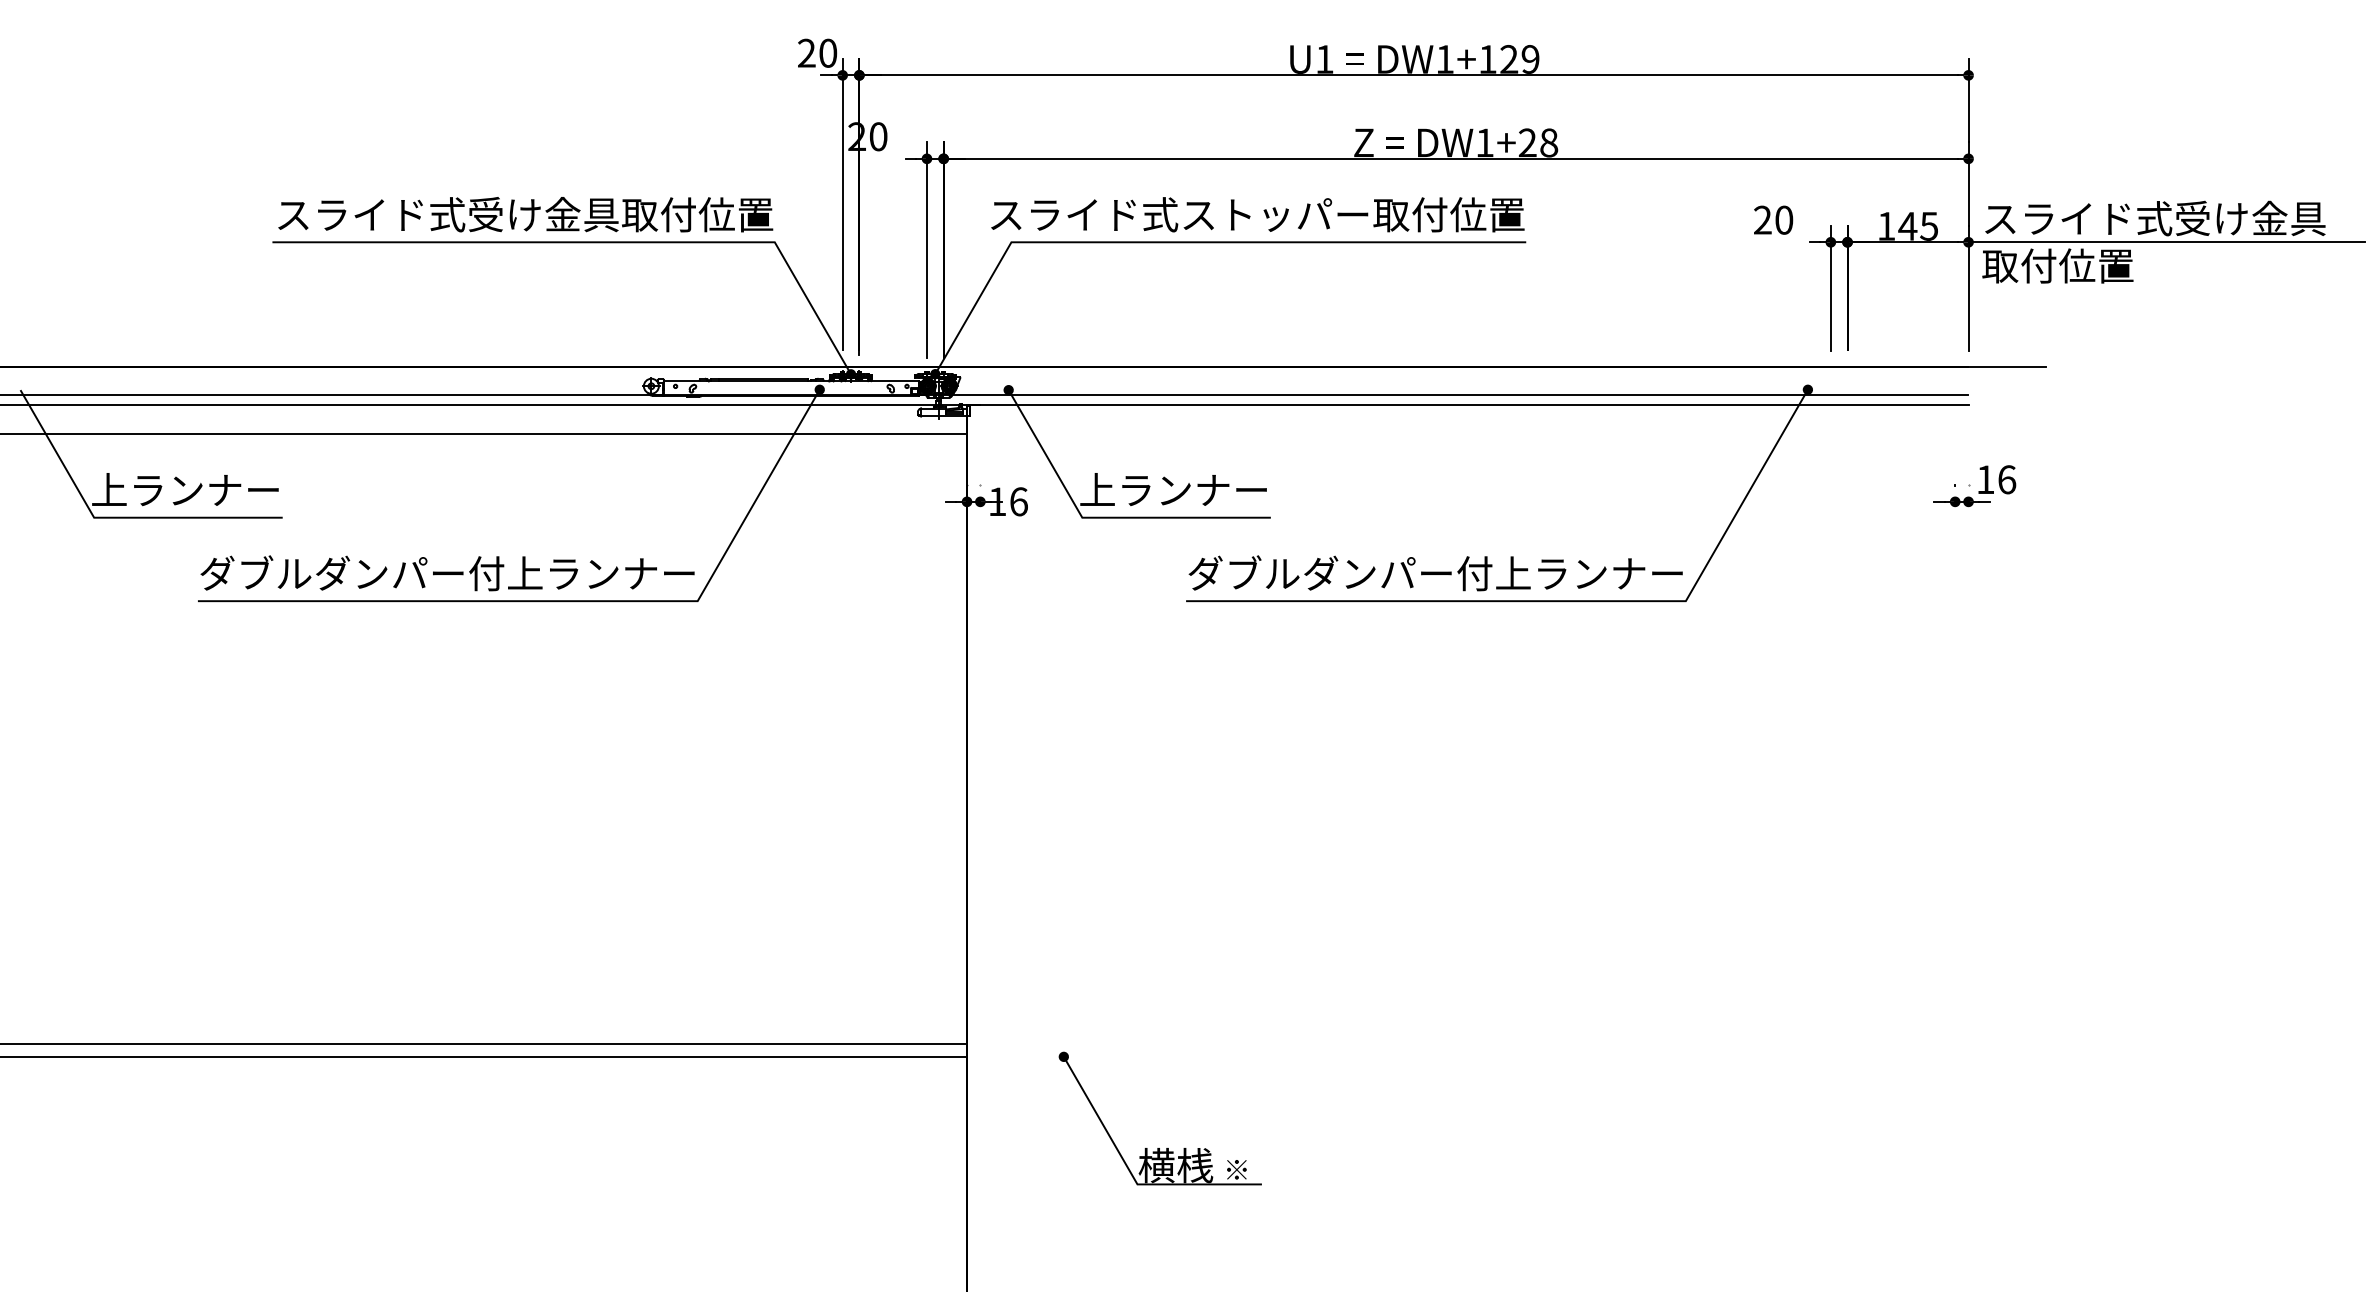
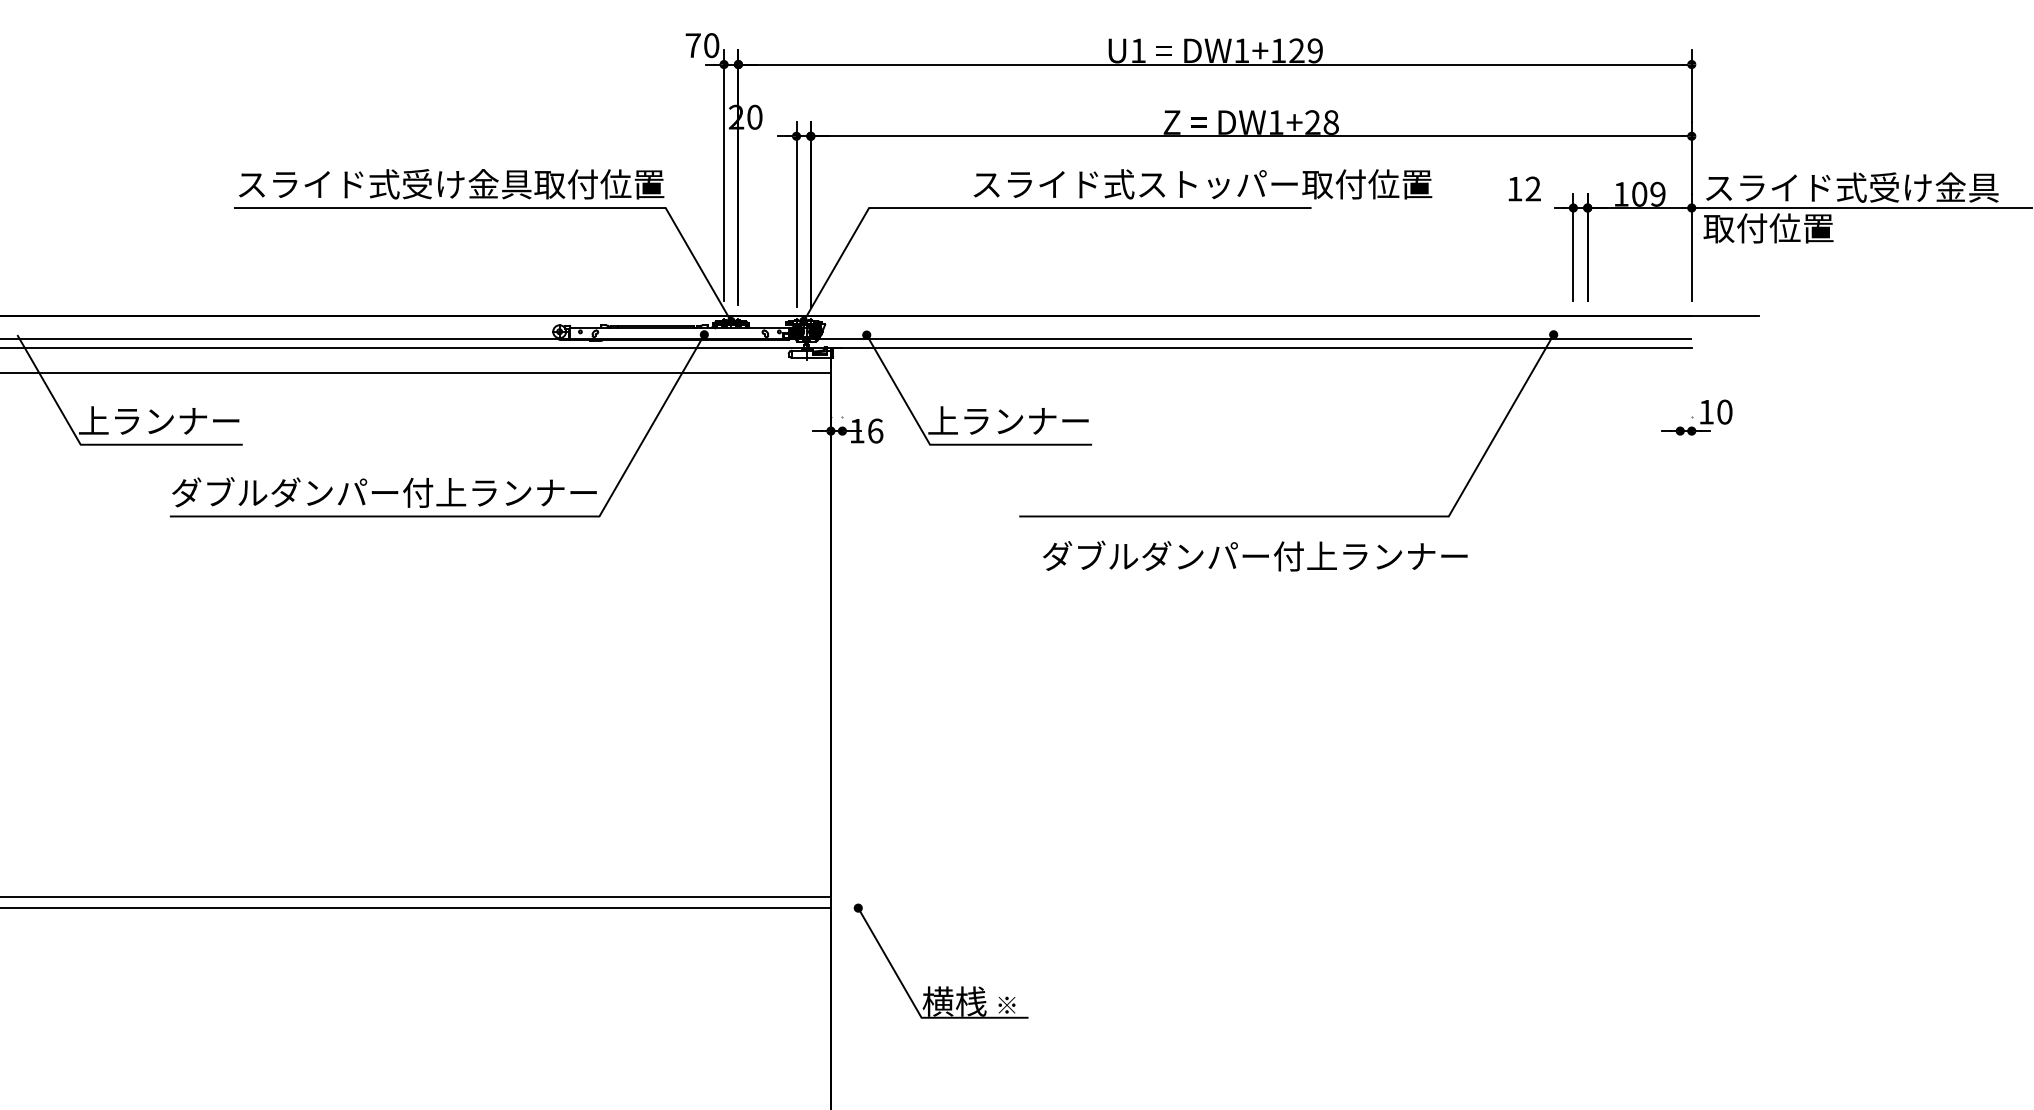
text: (806, 52) -> (692, 44), 20 -> 70
text: (1257, 214) -> (1202, 184), moved
text: (1773, 219) -> (1524, 188), 20 -> 12
text: (1917, 225) -> (1647, 193), 145 -> 109
text: (2007, 479) -> (1725, 411), 16 -> 10
text: (1435, 573) -> (1255, 556), moved
part: (1159, 1148) -> (940, 986), moved

